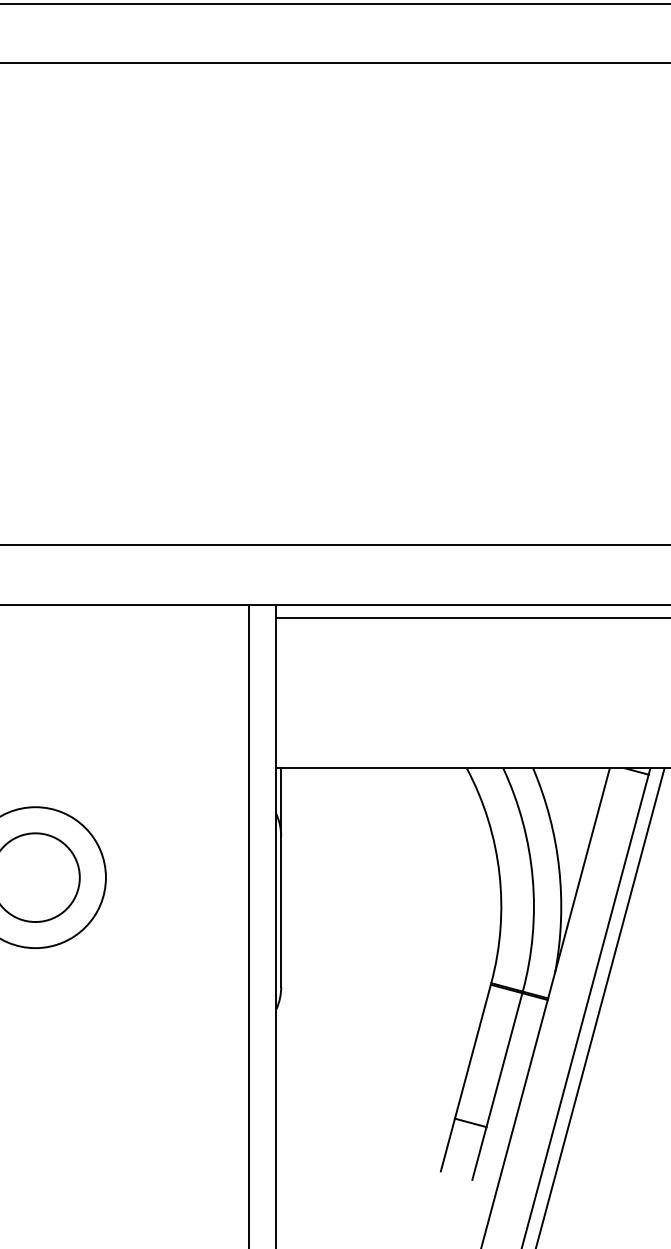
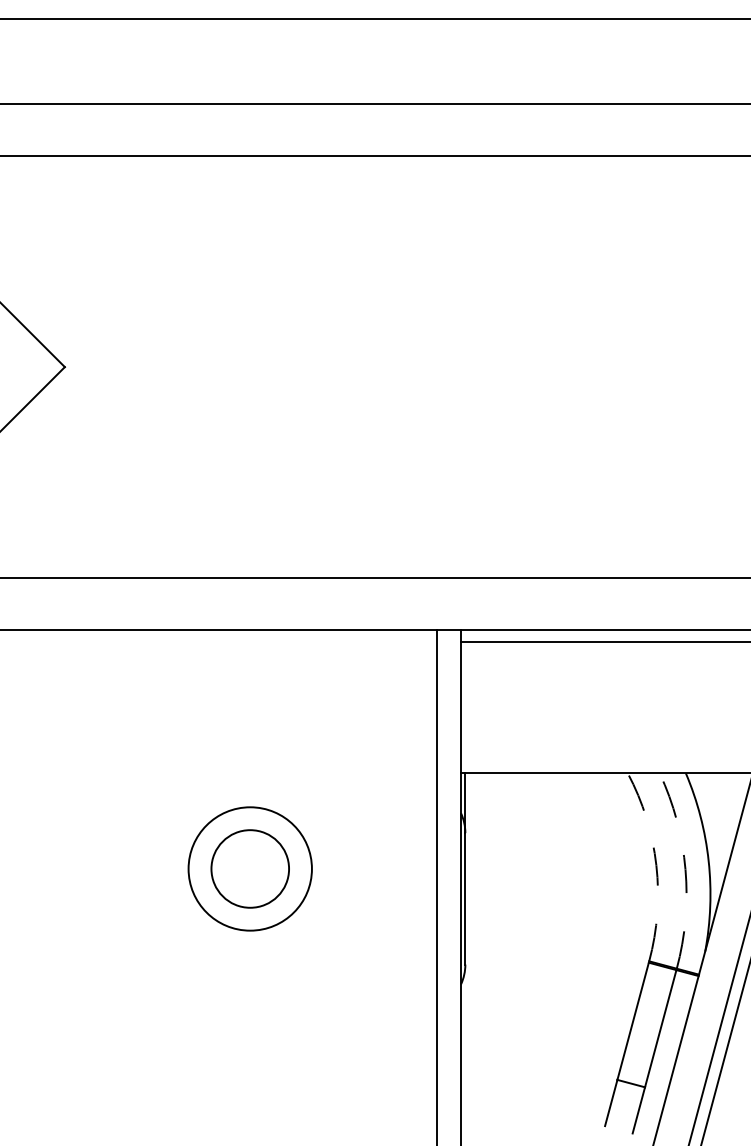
arc: (499, 873) -> (656, 865), solid -> dashed
arc: (532, 878) -> (685, 869), solid -> dashed

